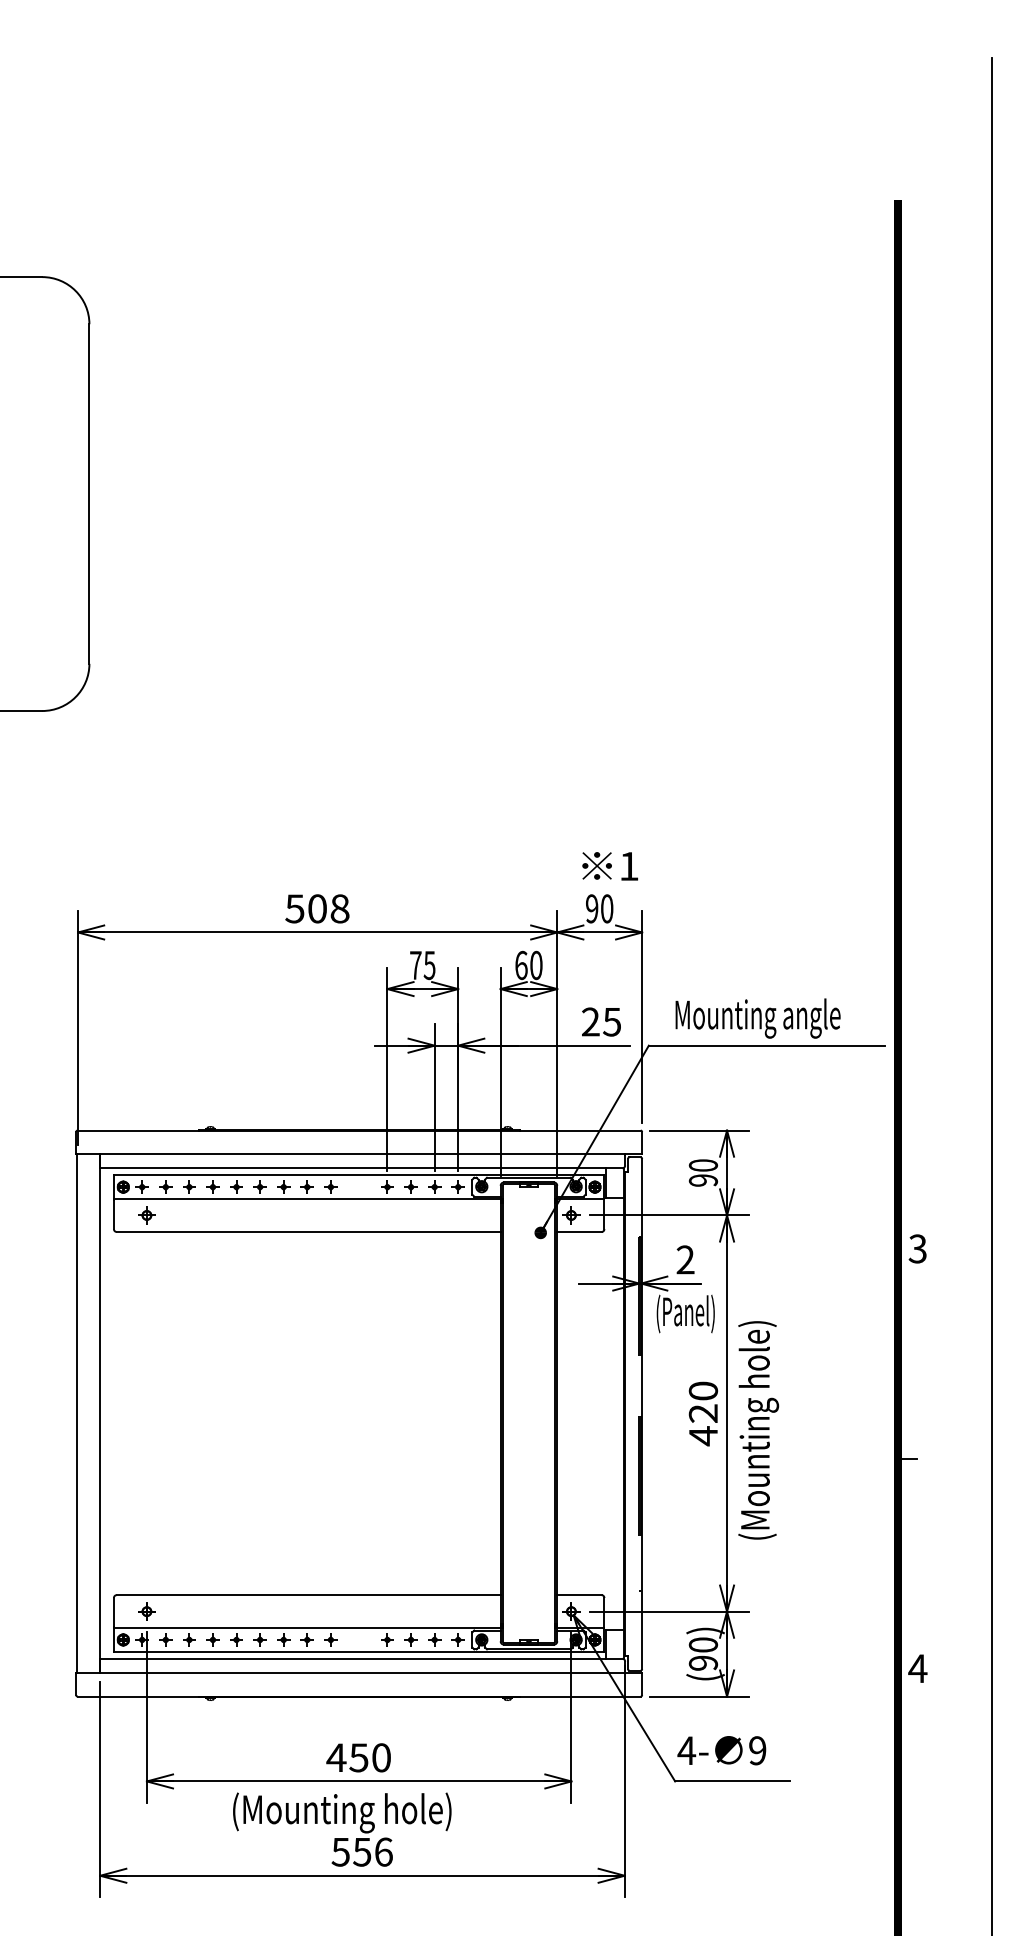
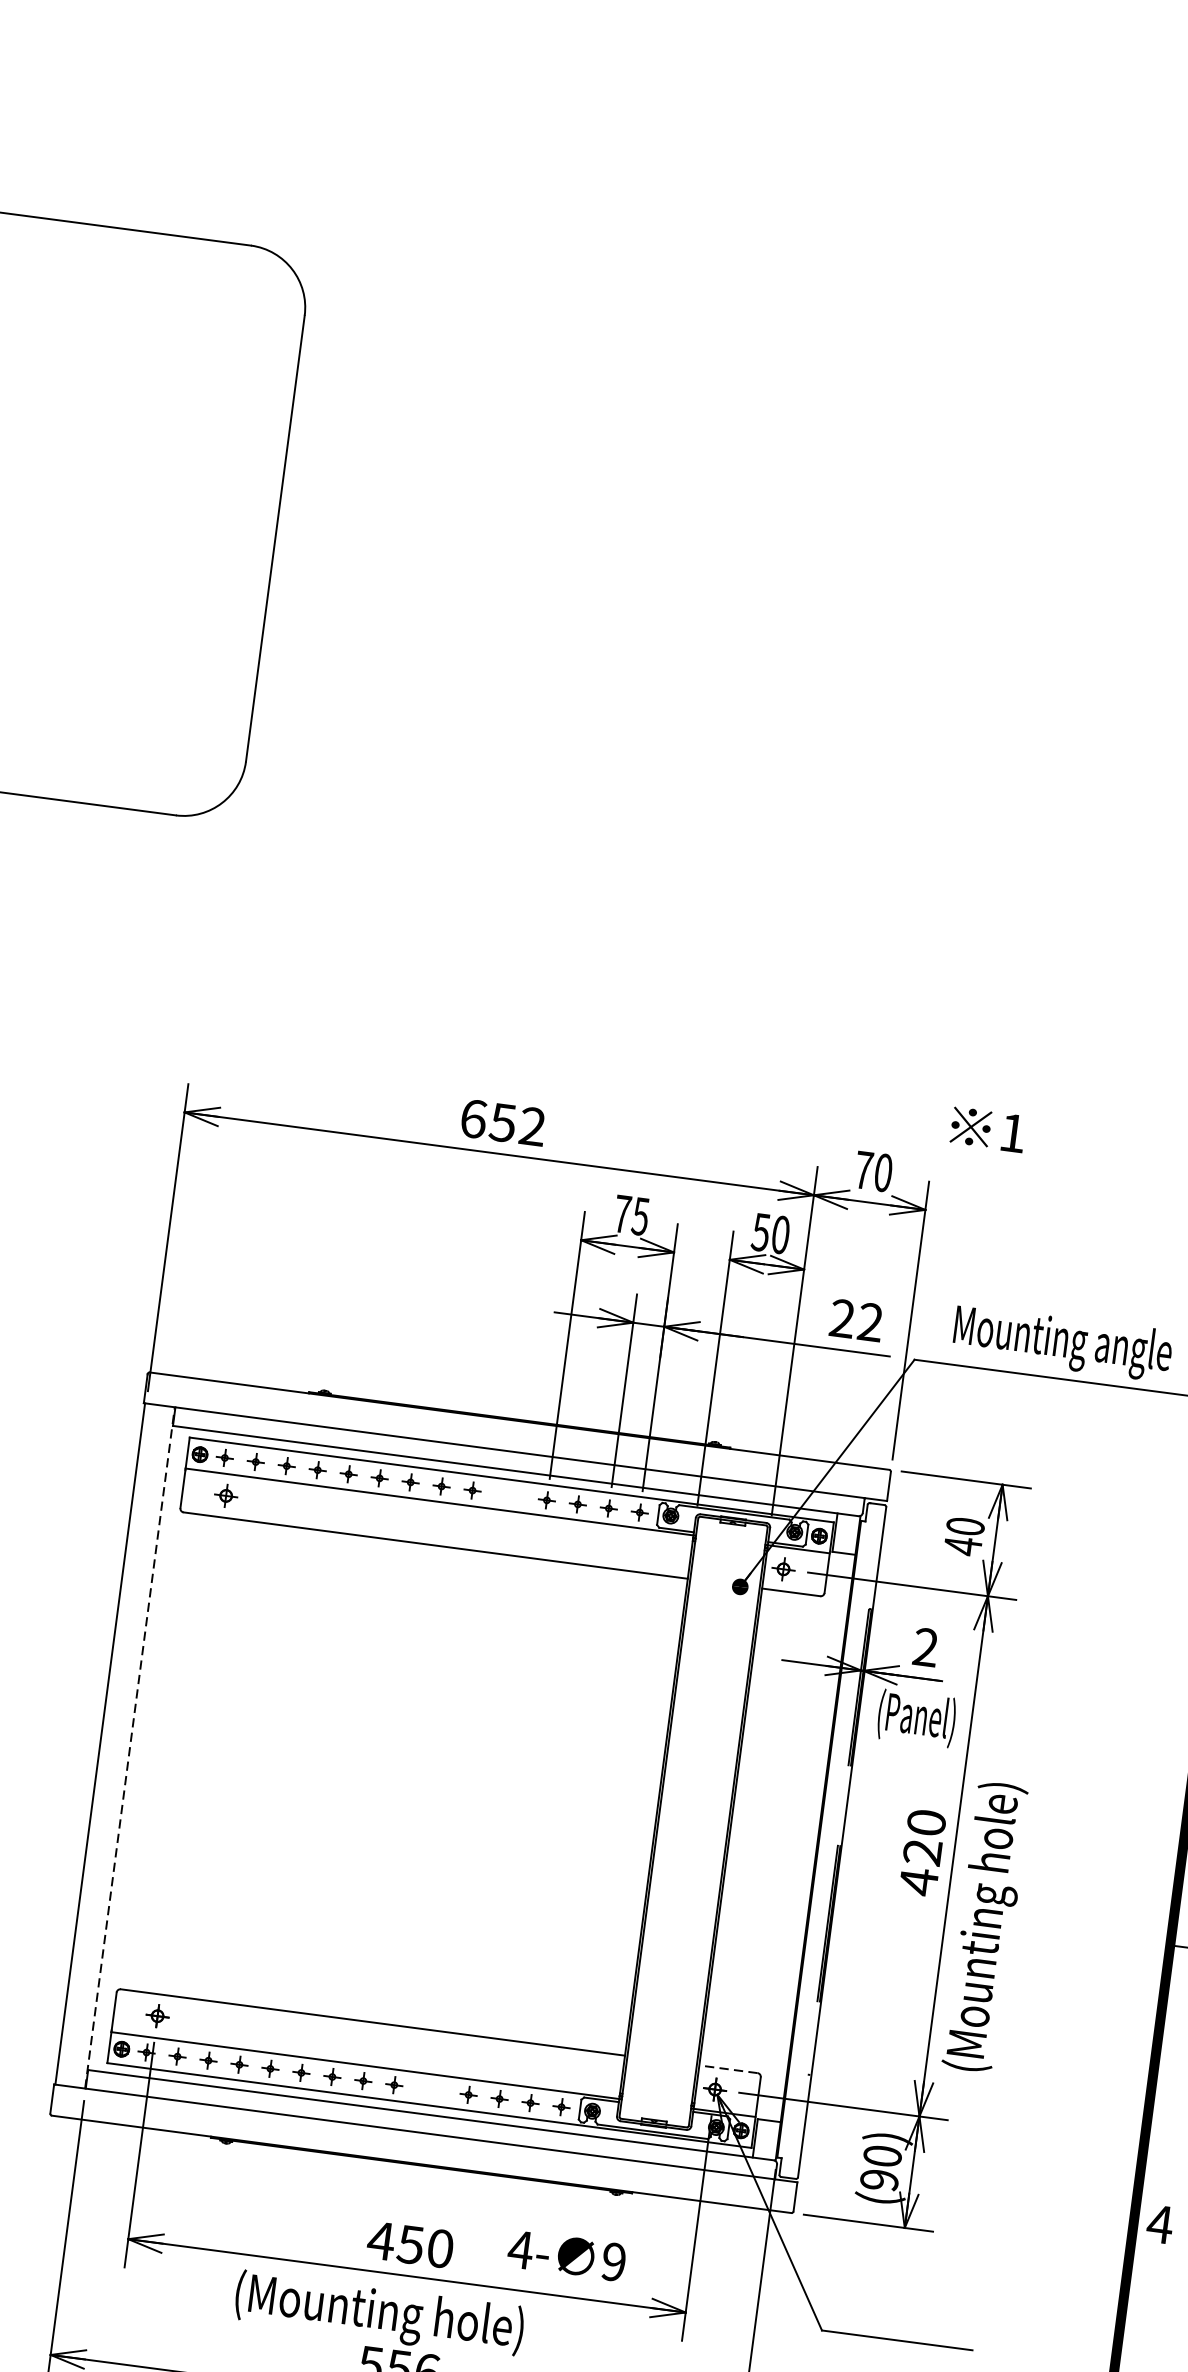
text: (609, 866) -> (987, 1129), moved
text: (317, 908) -> (503, 1122), 508 -> 652
text: (592, 908) -> (864, 1169), 90 -> 70
text: (520, 965) -> (759, 1232), 60 -> 50
text: (612, 1021) -> (871, 1321), 25 -> 22
text: (703, 1180) -> (963, 1546), 90 -> 40
line: (99, 1413) -> (129, 1747), solid -> dashed
text: (758, 1430) -> (986, 1927), moved
line: (578, 1595) -> (727, 2069), solid -> dashed
text: (721, 1750) -> (566, 2255), moved

